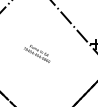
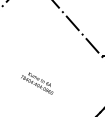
text: (37, 53) -> (37, 82), moved

